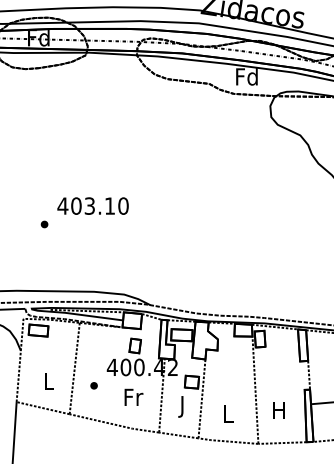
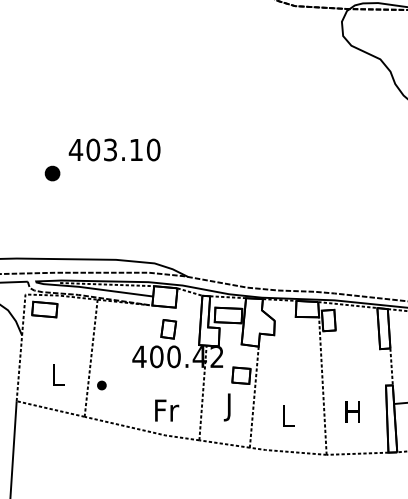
part: (44, 224) -> (52, 173), size x1.6
part: (93, 385) -> (101, 385), moved
text: (133, 396) -> (166, 409), moved

